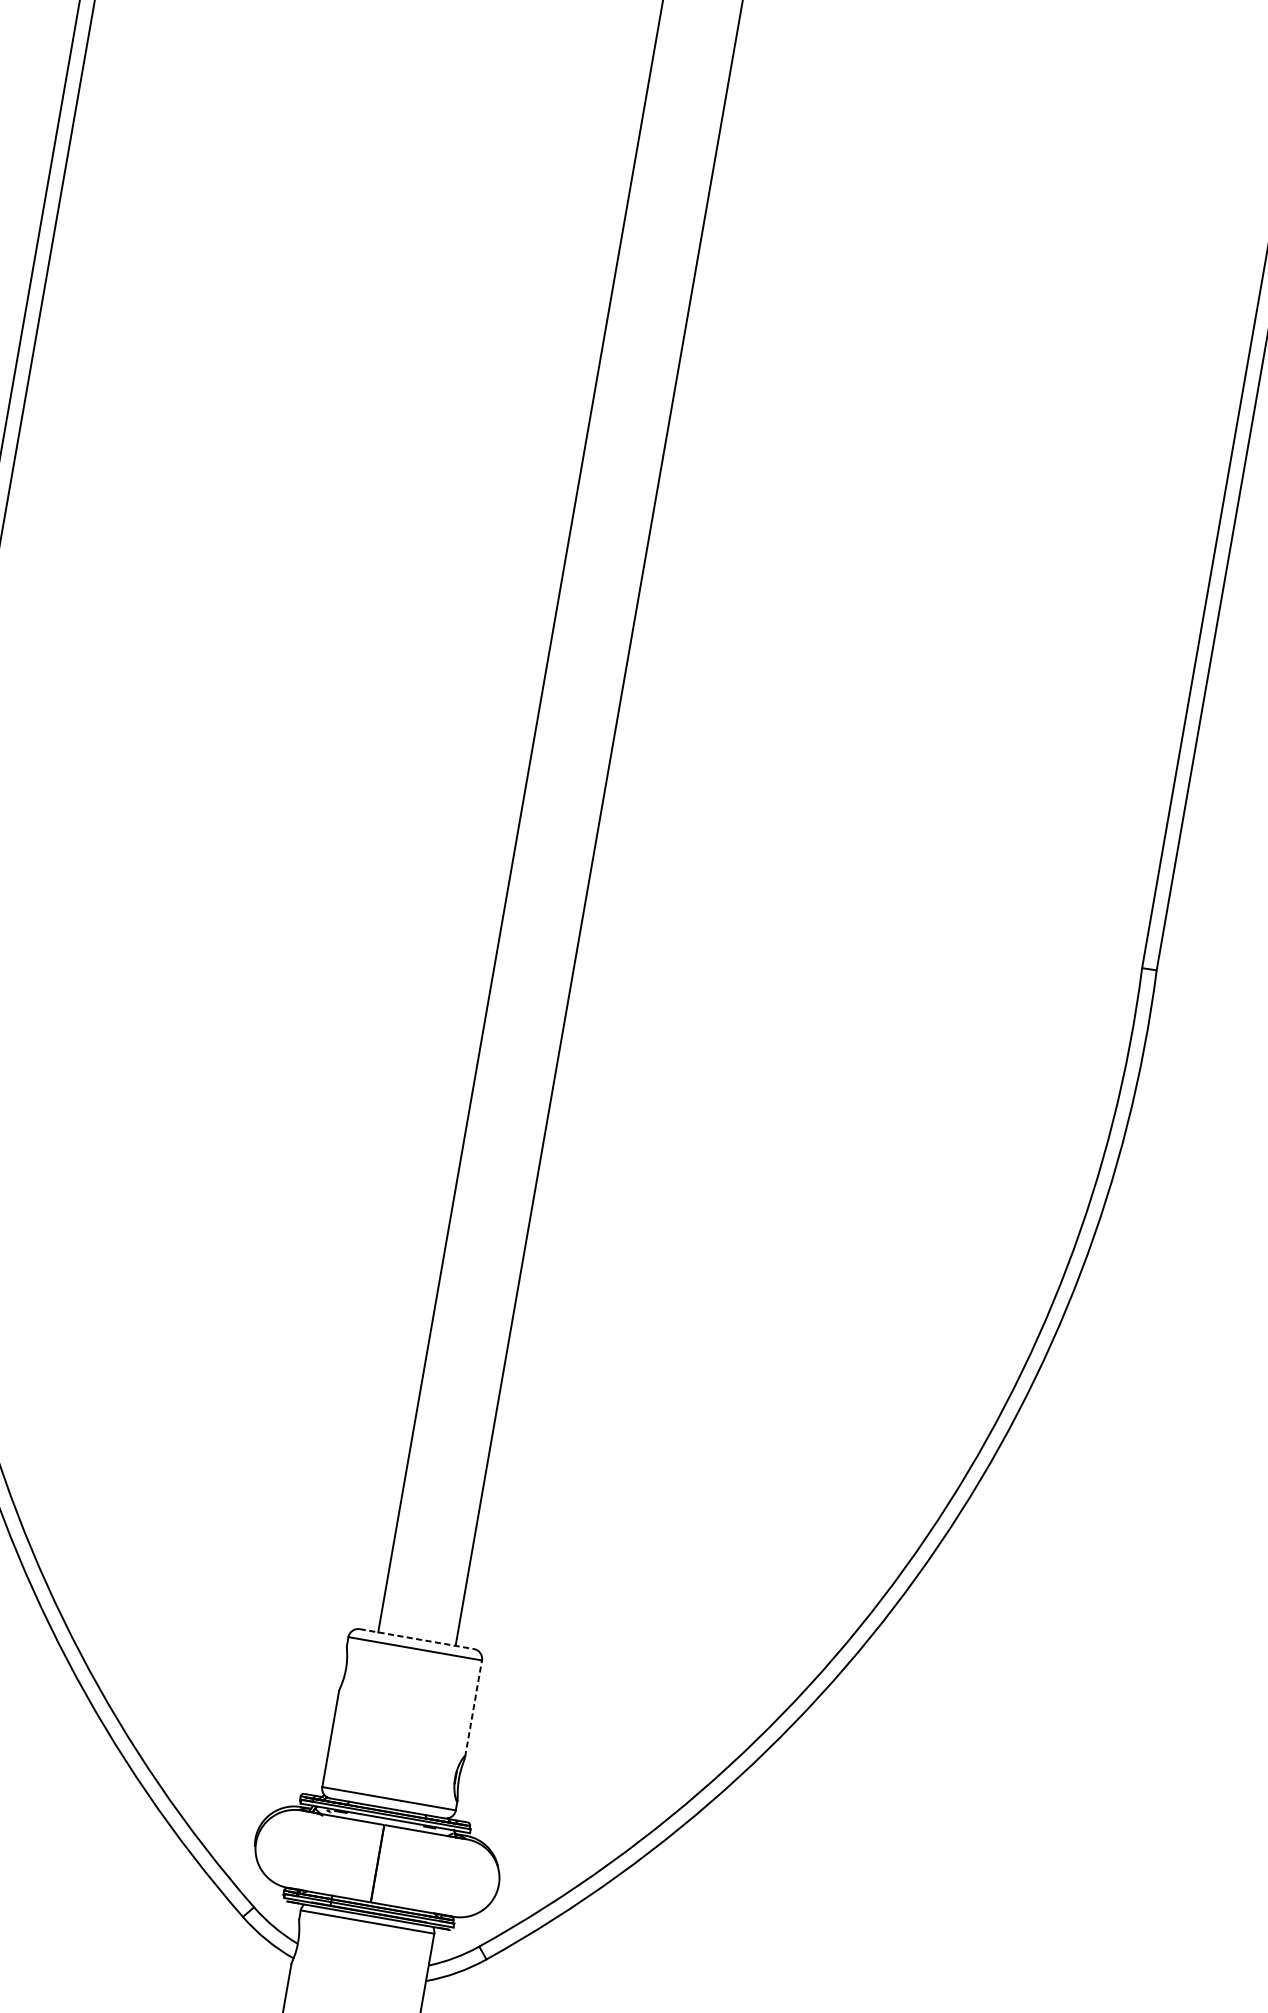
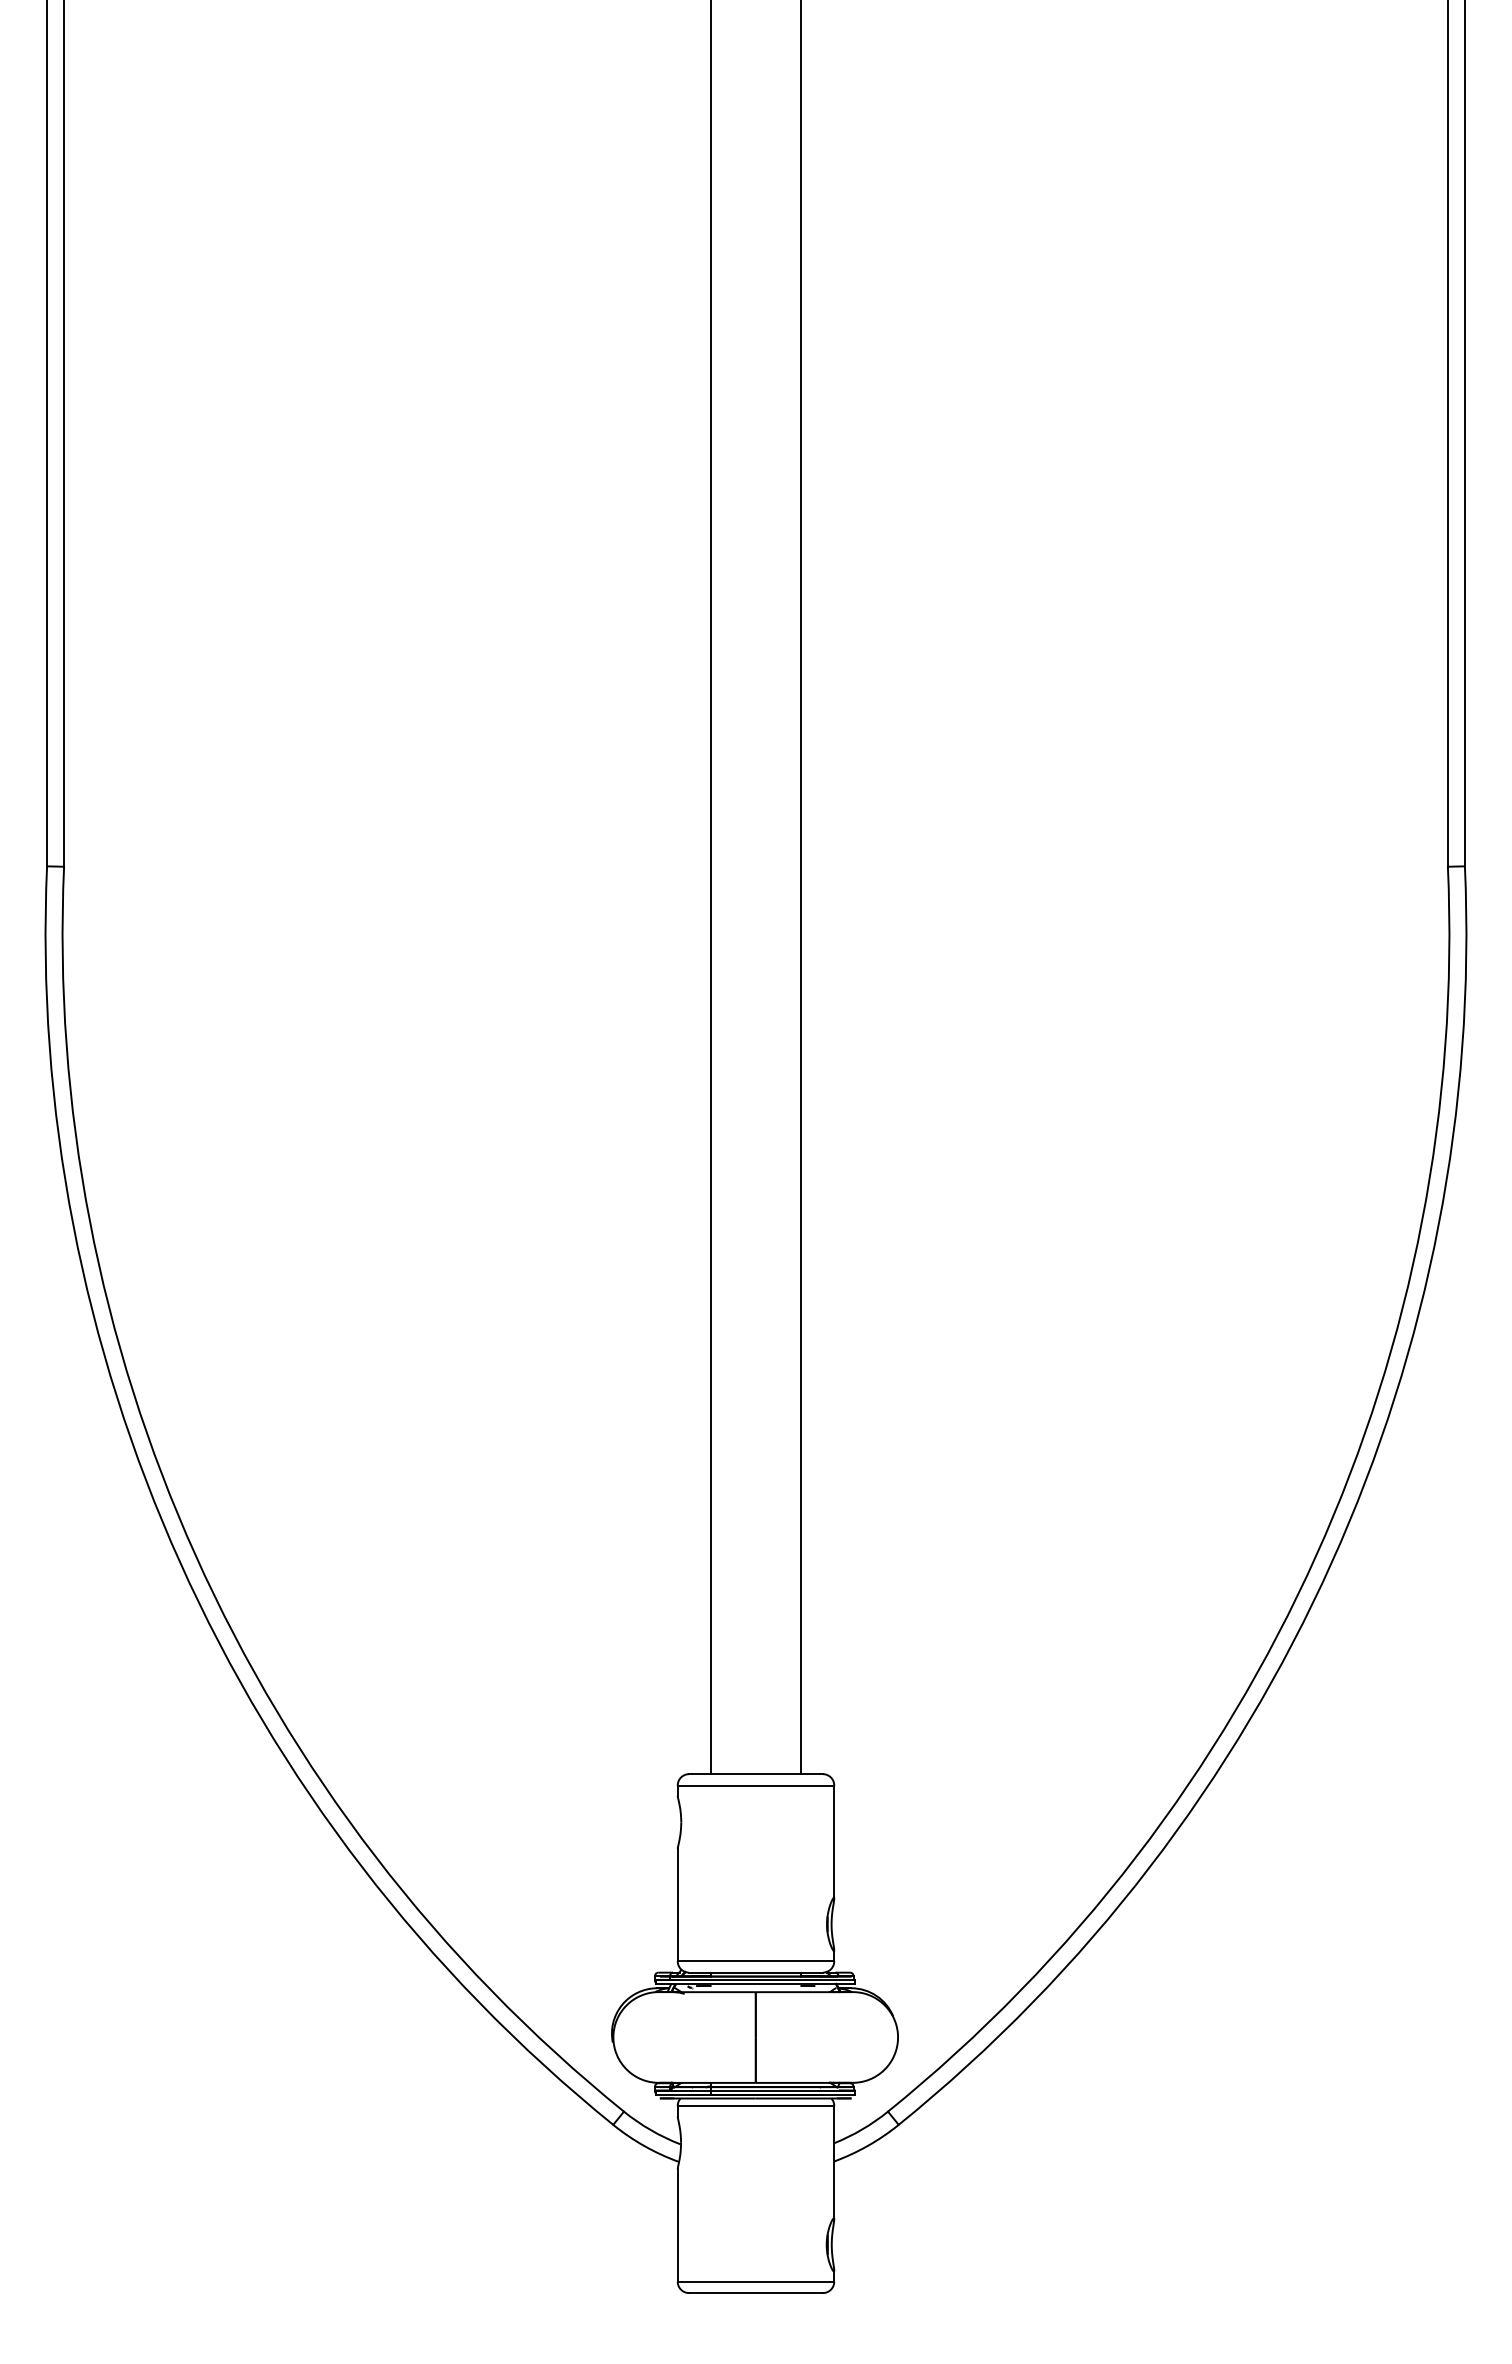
line: (417, 1639) -> (756, 1774), dashed -> solid
line: (473, 1709) -> (834, 1842), dashed -> solid

